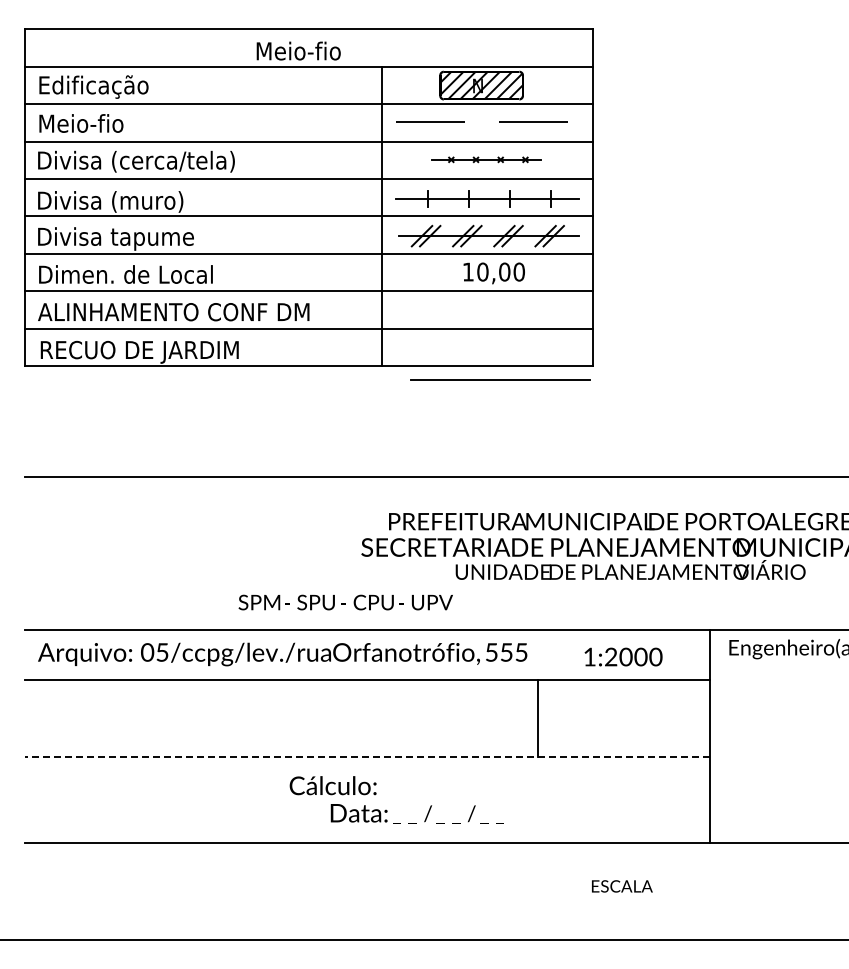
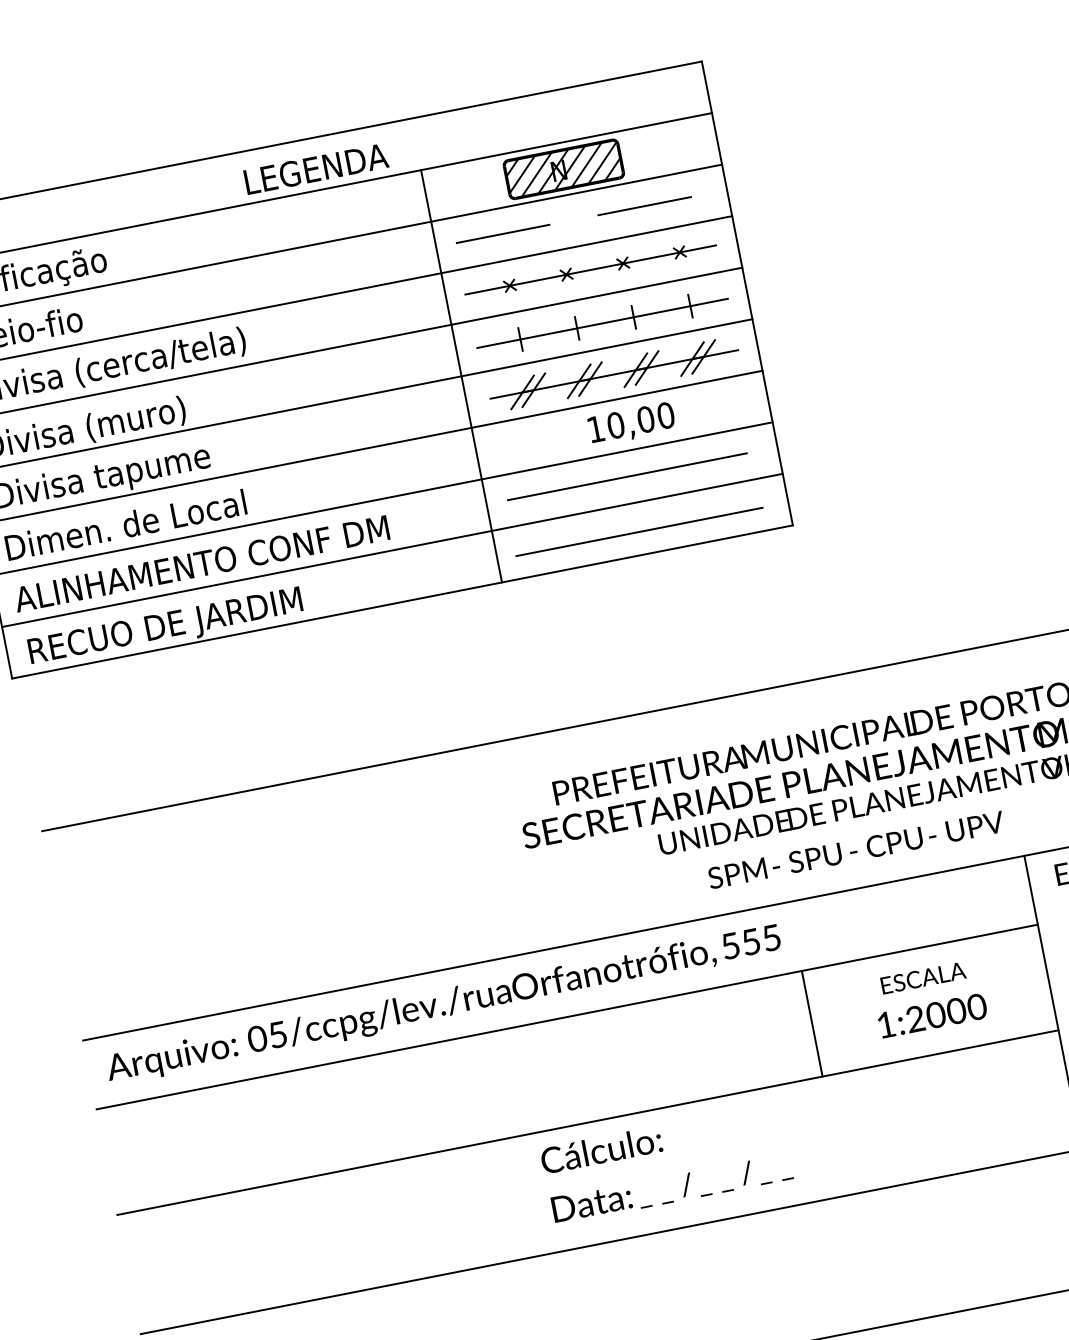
text: (308, 50) -> (316, 167), Meio-fio -> LEGENDA
part: (486, 159) -> (590, 269), size x1.67
line: (483, 309) -> (626, 476), added
line: (500, 379) -> (639, 531), moved
text: (345, 602) -> (855, 850), moved
text: (623, 656) -> (932, 1015), moved
line: (367, 756) -> (587, 1122), dashed -> solid
text: (332, 785) -> (600, 1150), moved
text: (622, 886) -> (923, 978), moved

